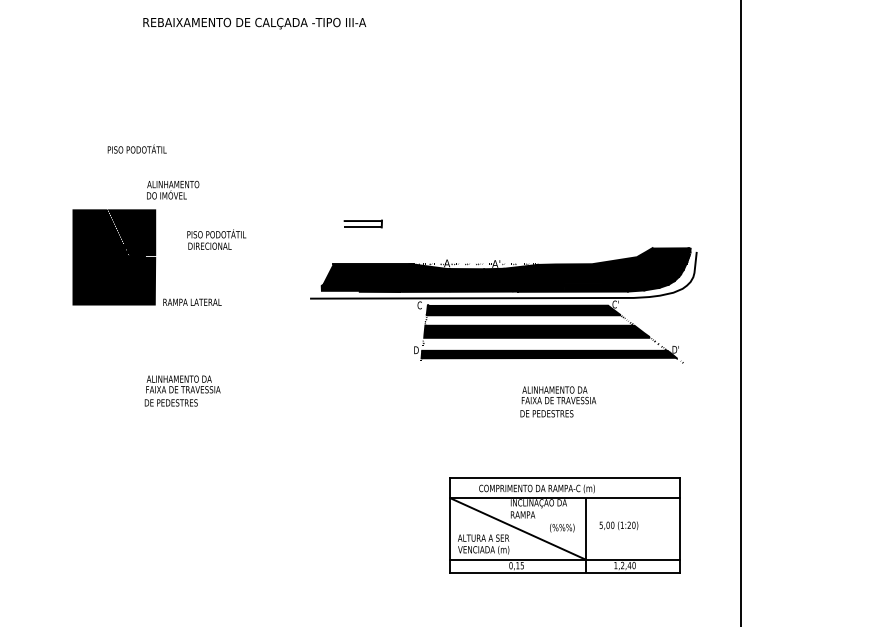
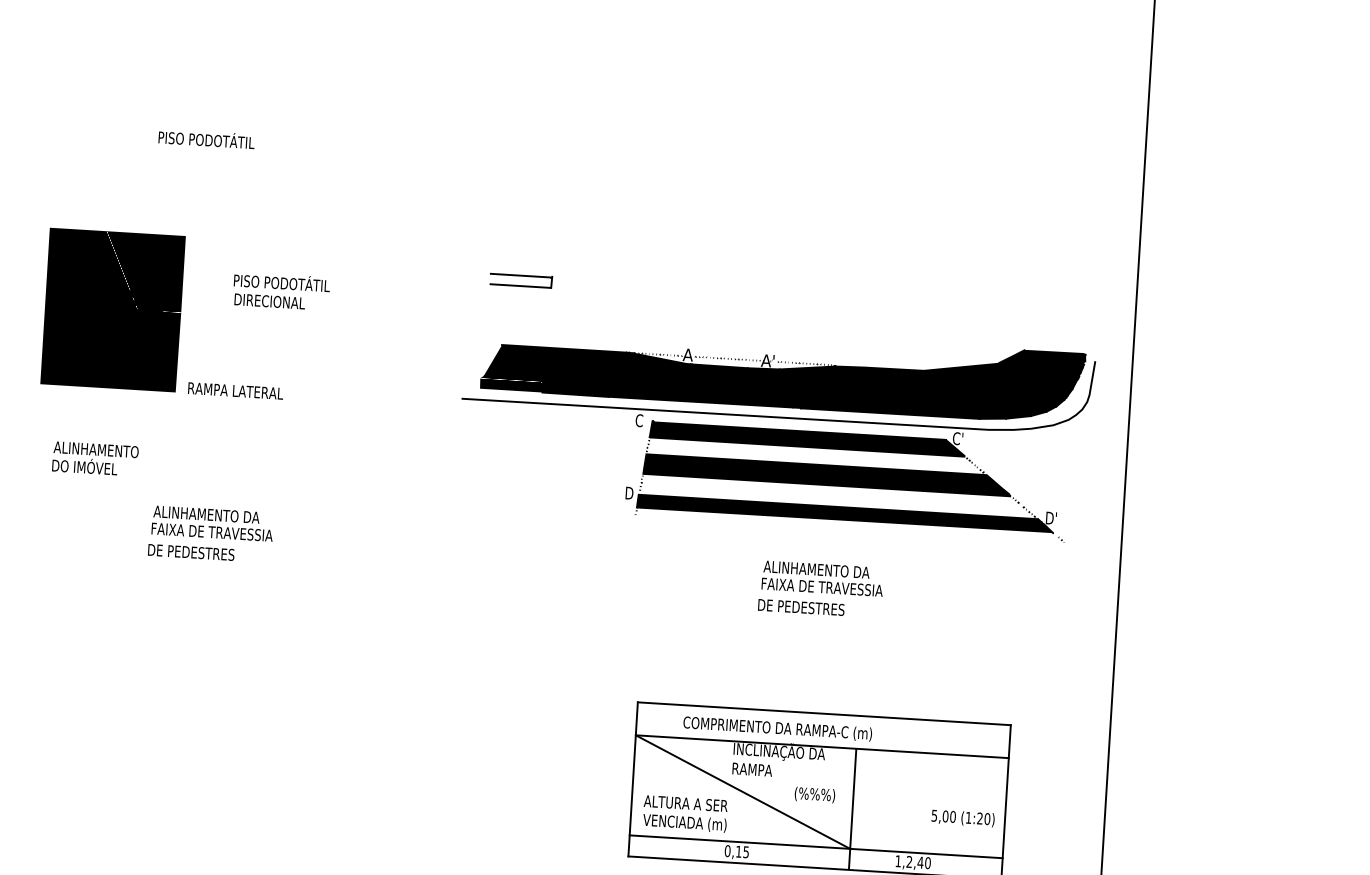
text: (136, 148) -> (205, 137), moved
text: (173, 190) -> (96, 459), moved
part: (503, 305) -> (775, 429), moved
text: (618, 525) -> (962, 817), moved

